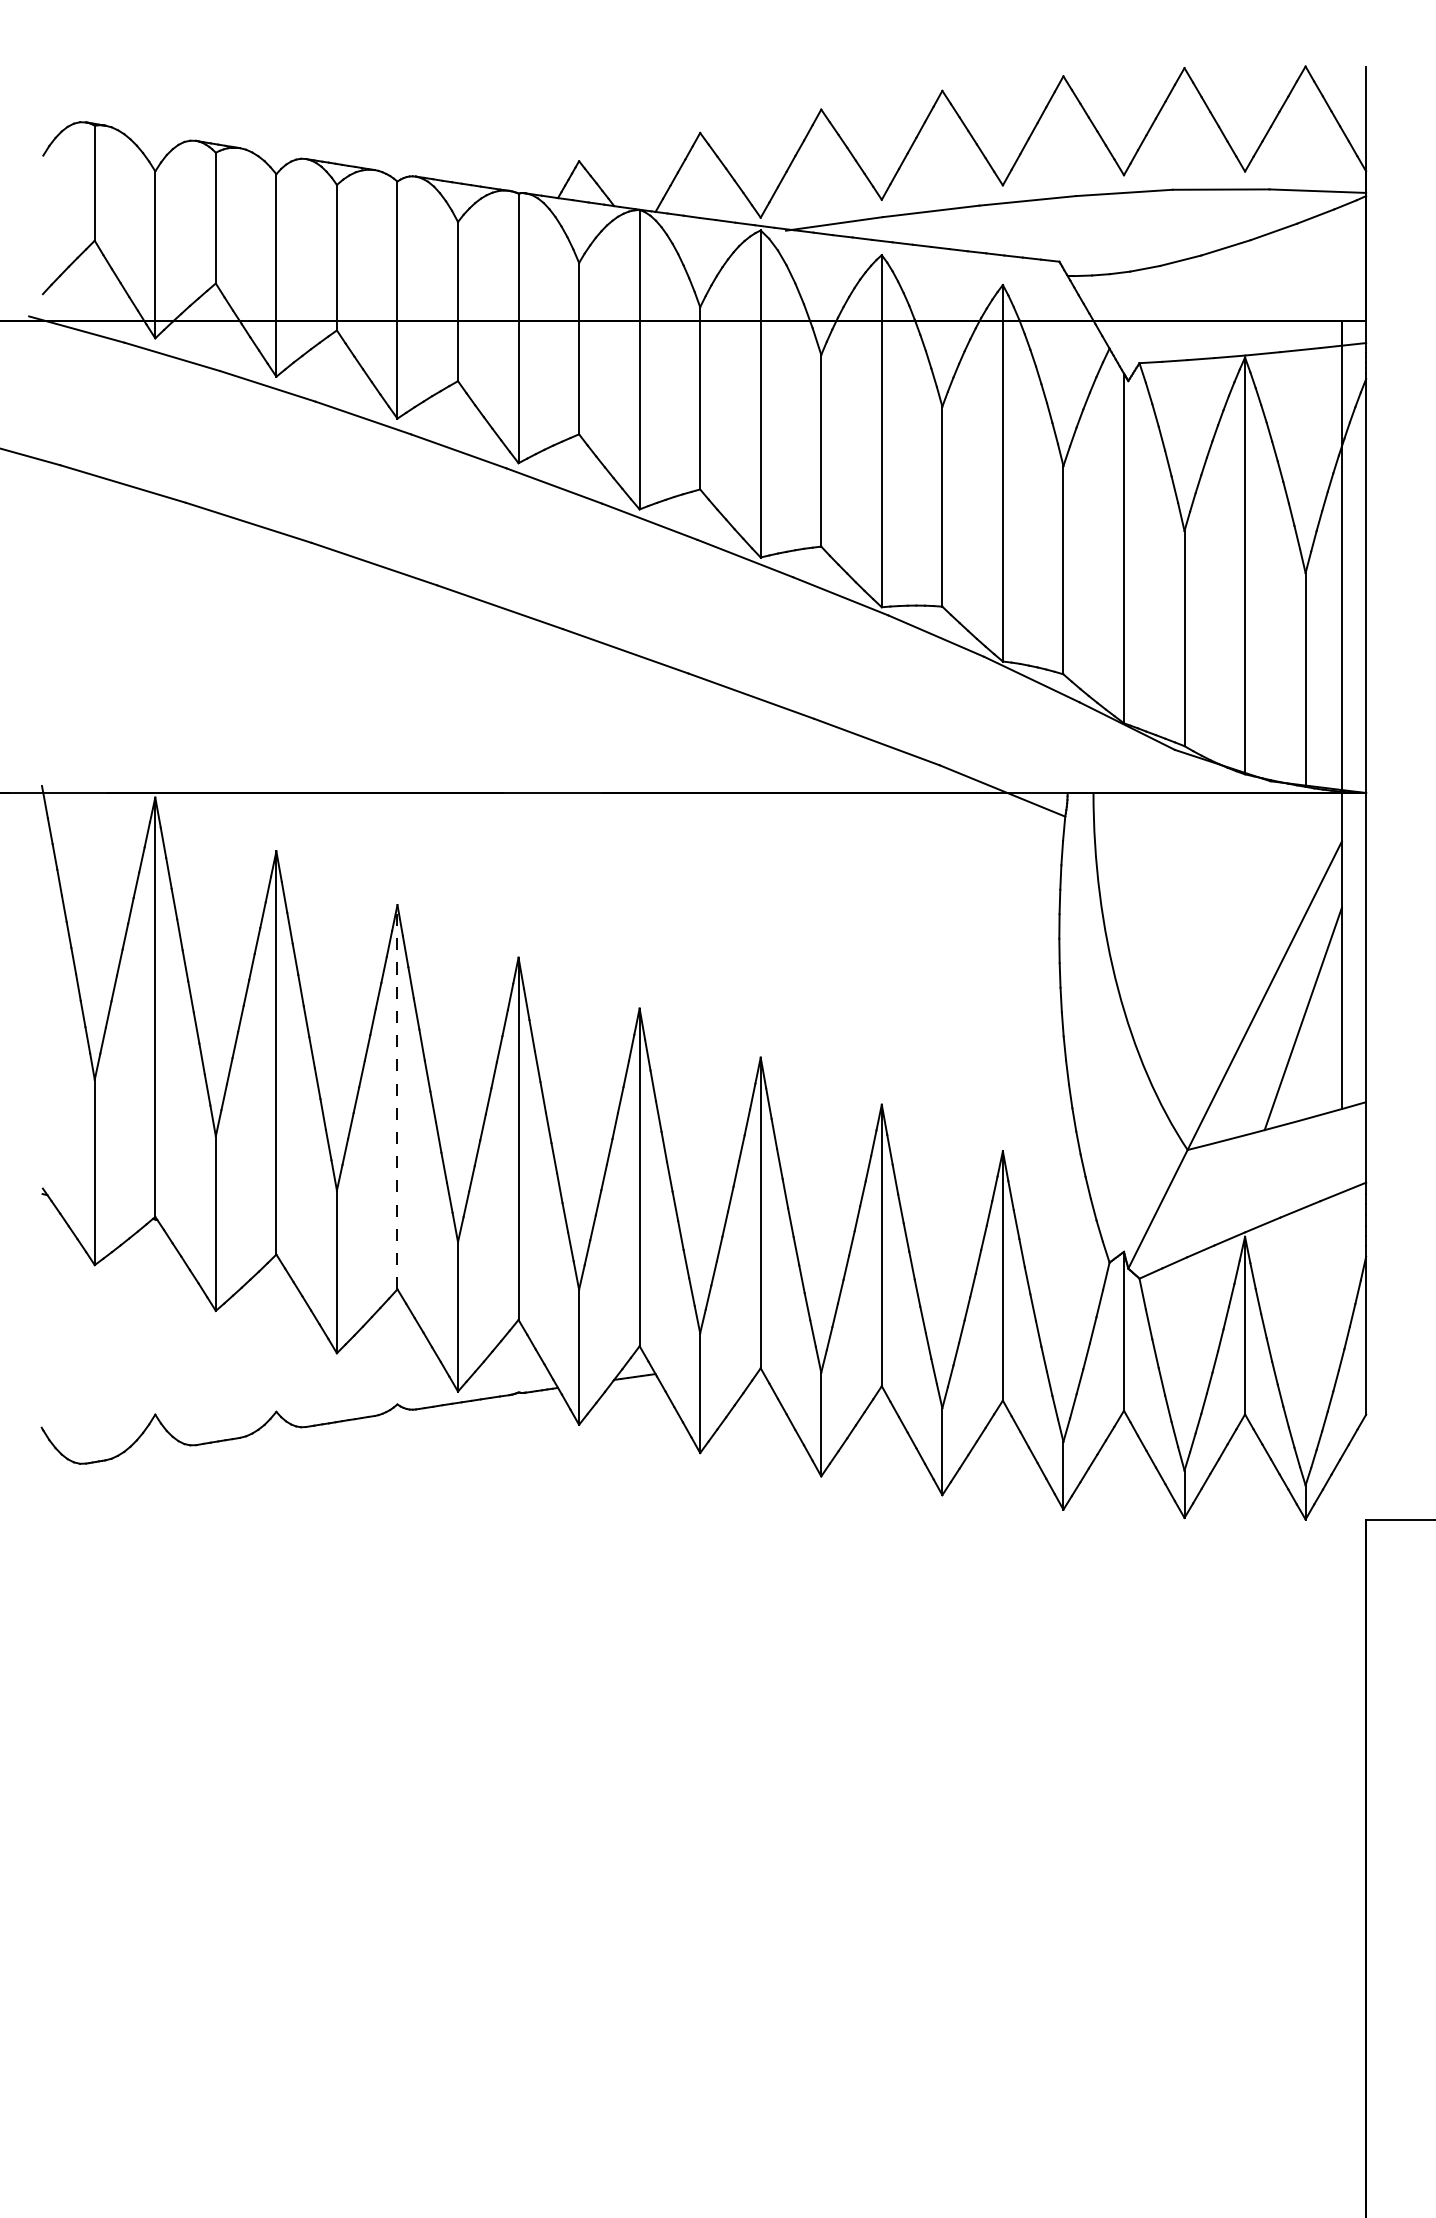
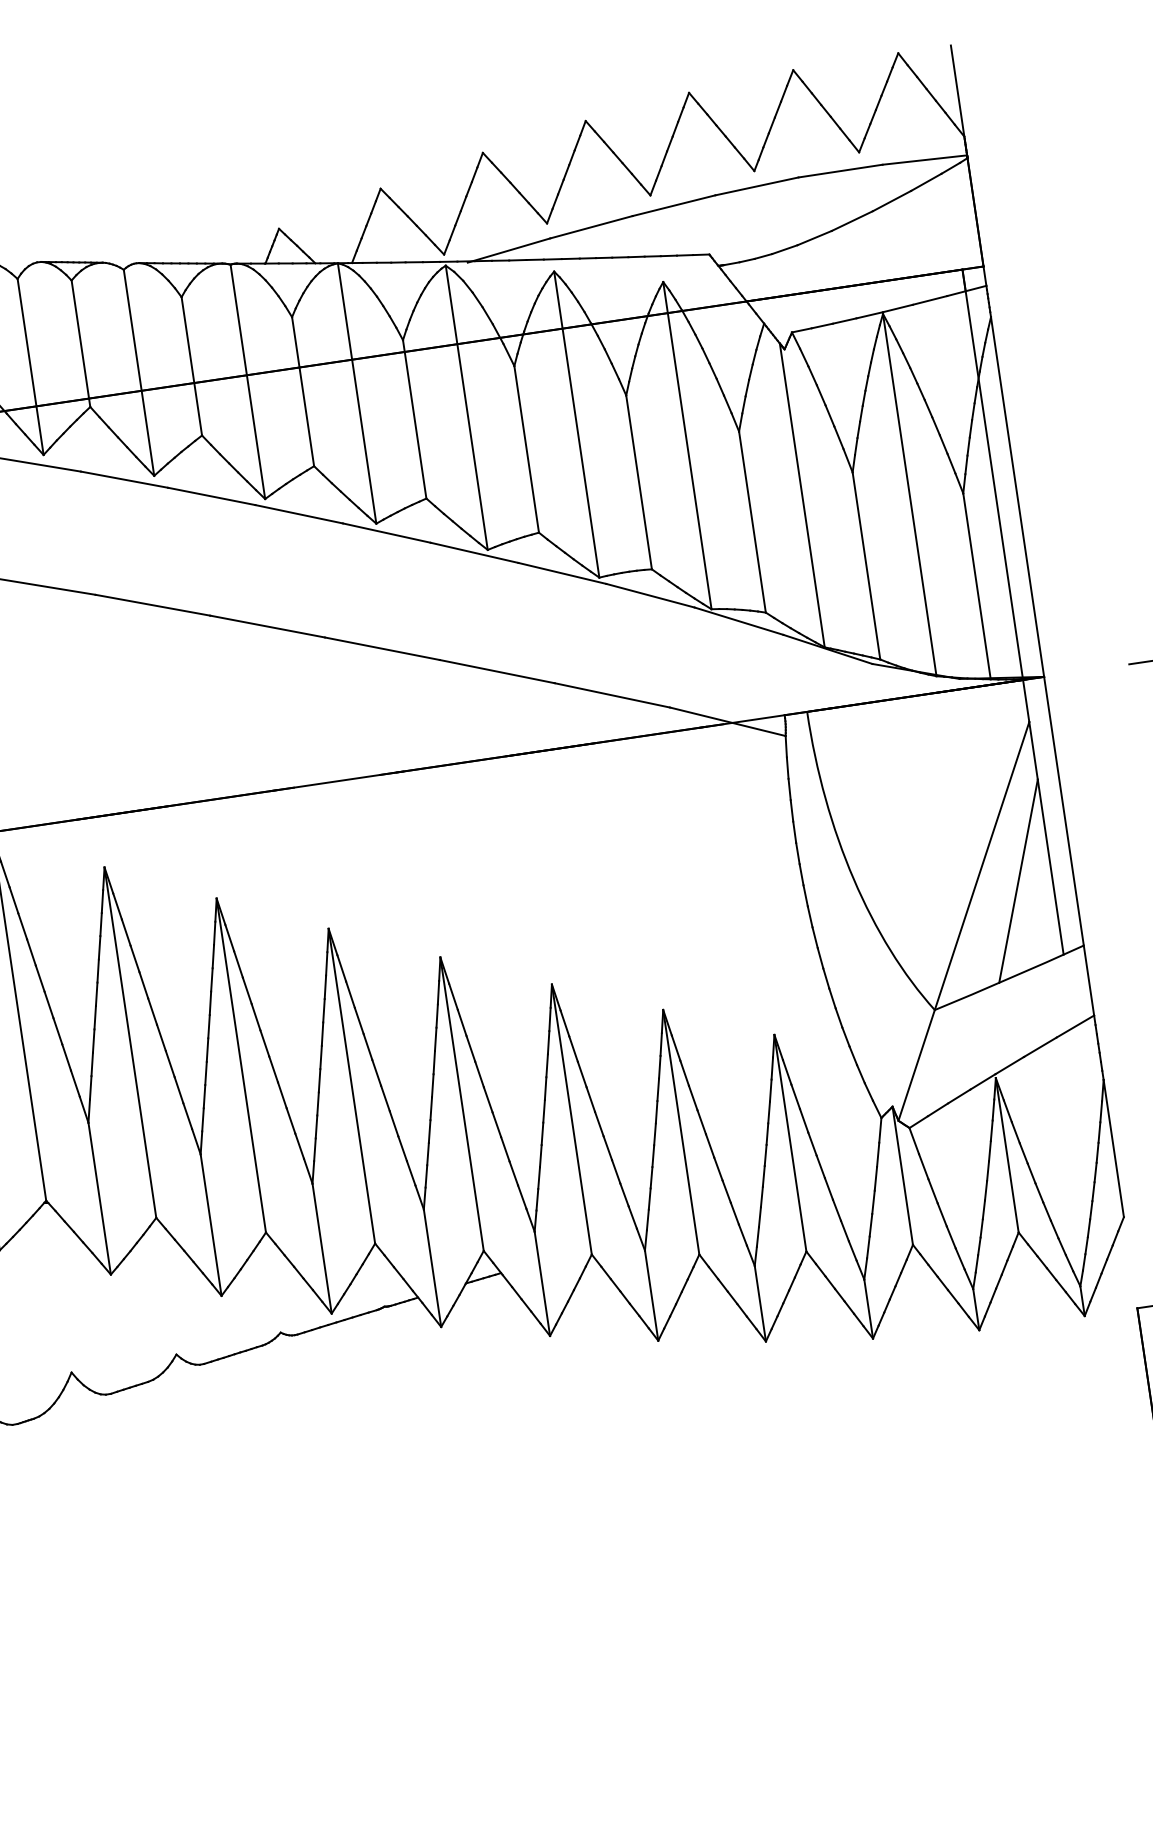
line: (397, 1096) -> (241, 1064), dashed -> solid

